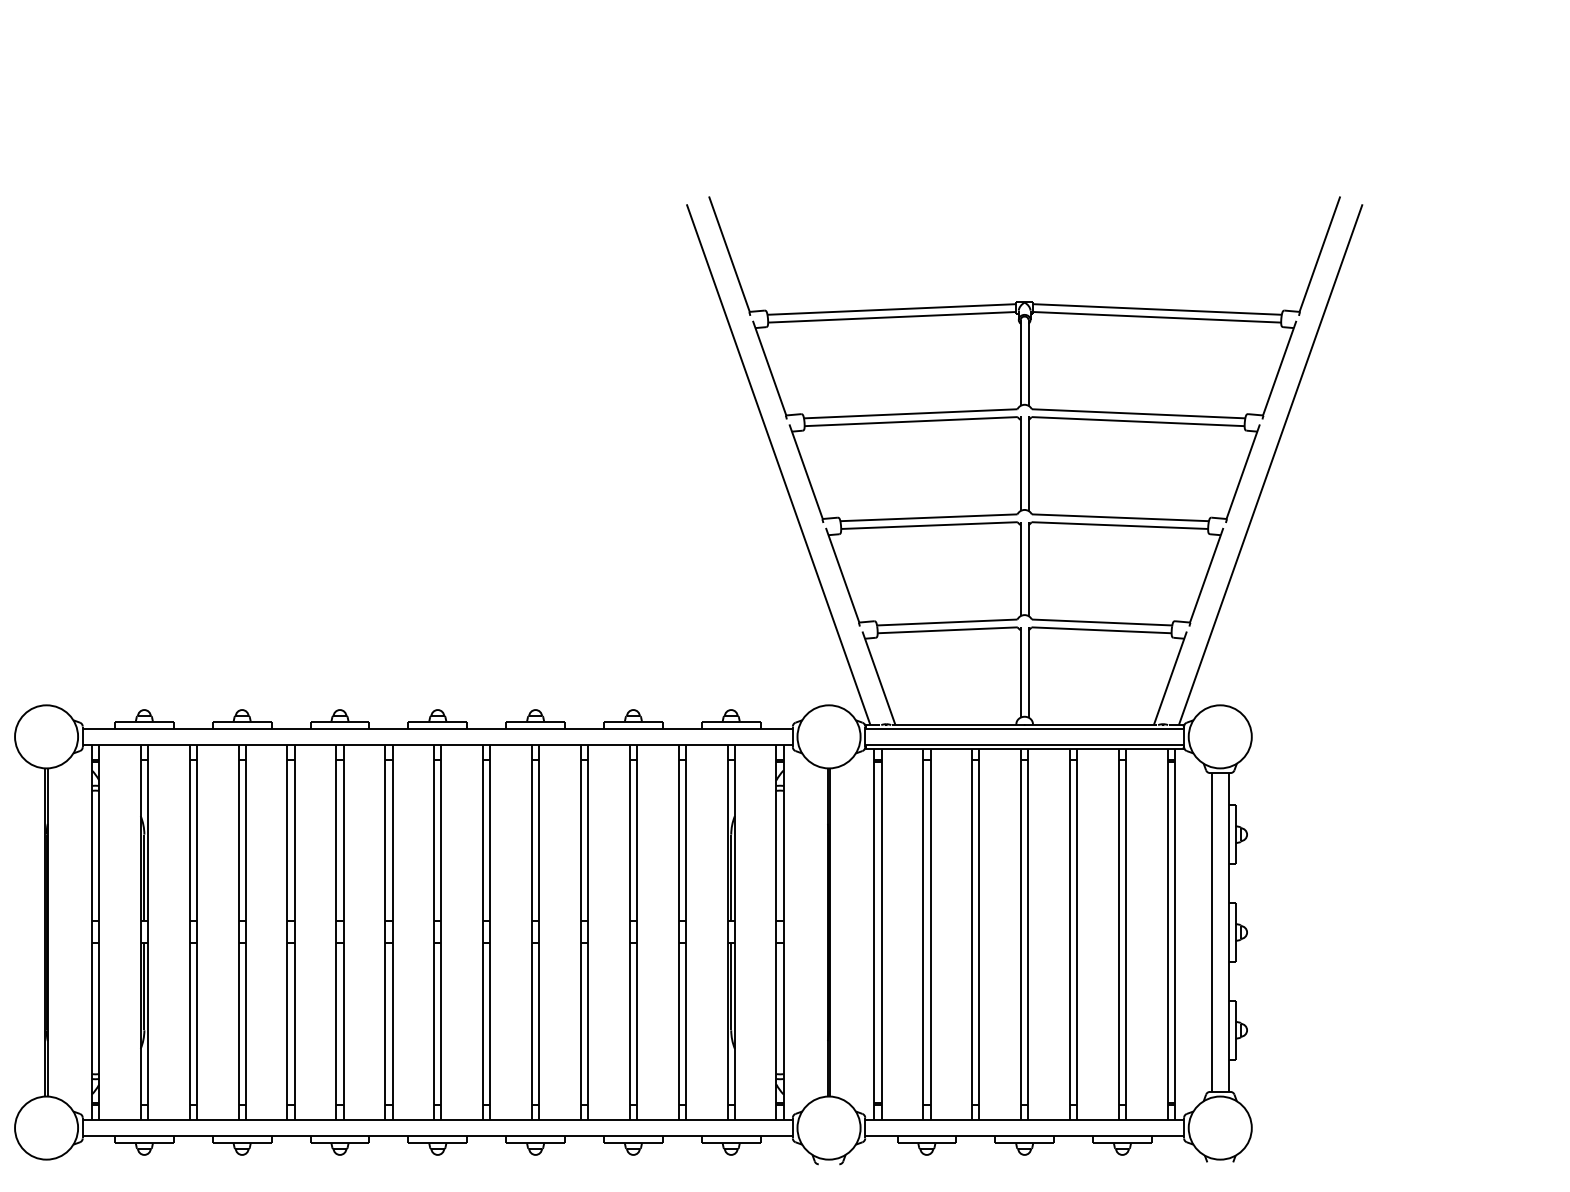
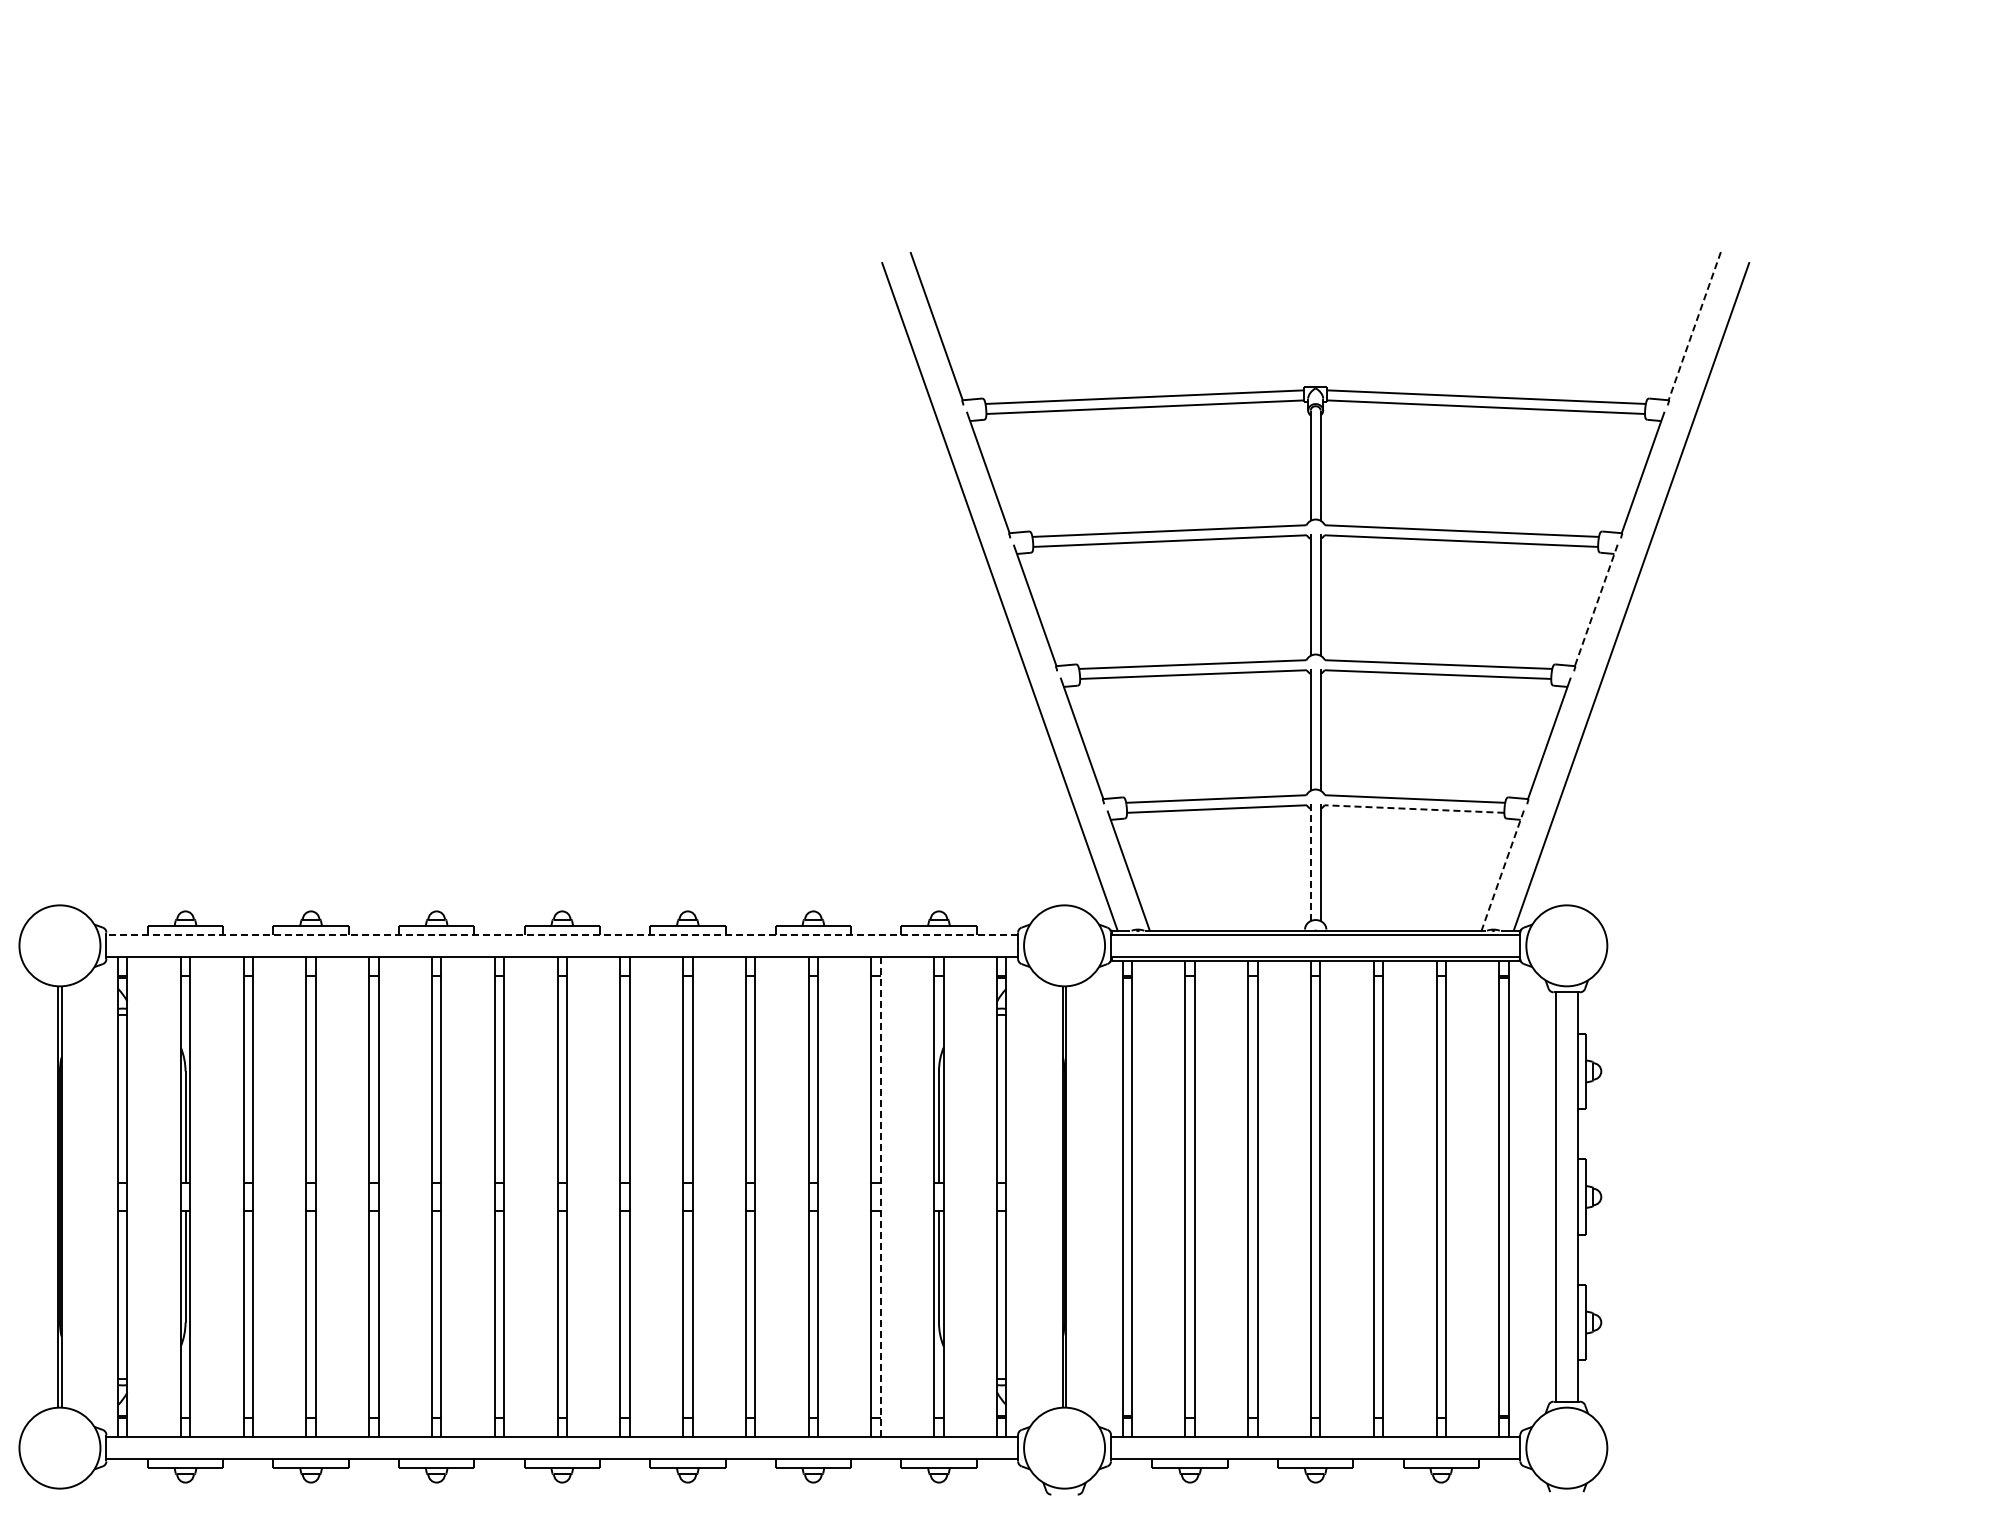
line: (1319, 254) -> (1694, 326), solid -> dashed
line: (1243, 471) -> (1596, 605), solid -> dashed
line: (1101, 630) -> (1414, 809), solid -> dashed
line: (1020, 671) -> (1310, 862), solid -> dashed
line: (1170, 678) -> (1502, 870), solid -> dashed
line: (438, 728) -> (562, 935), solid -> dashed
line: (685, 932) -> (880, 1196), solid -> dashed

